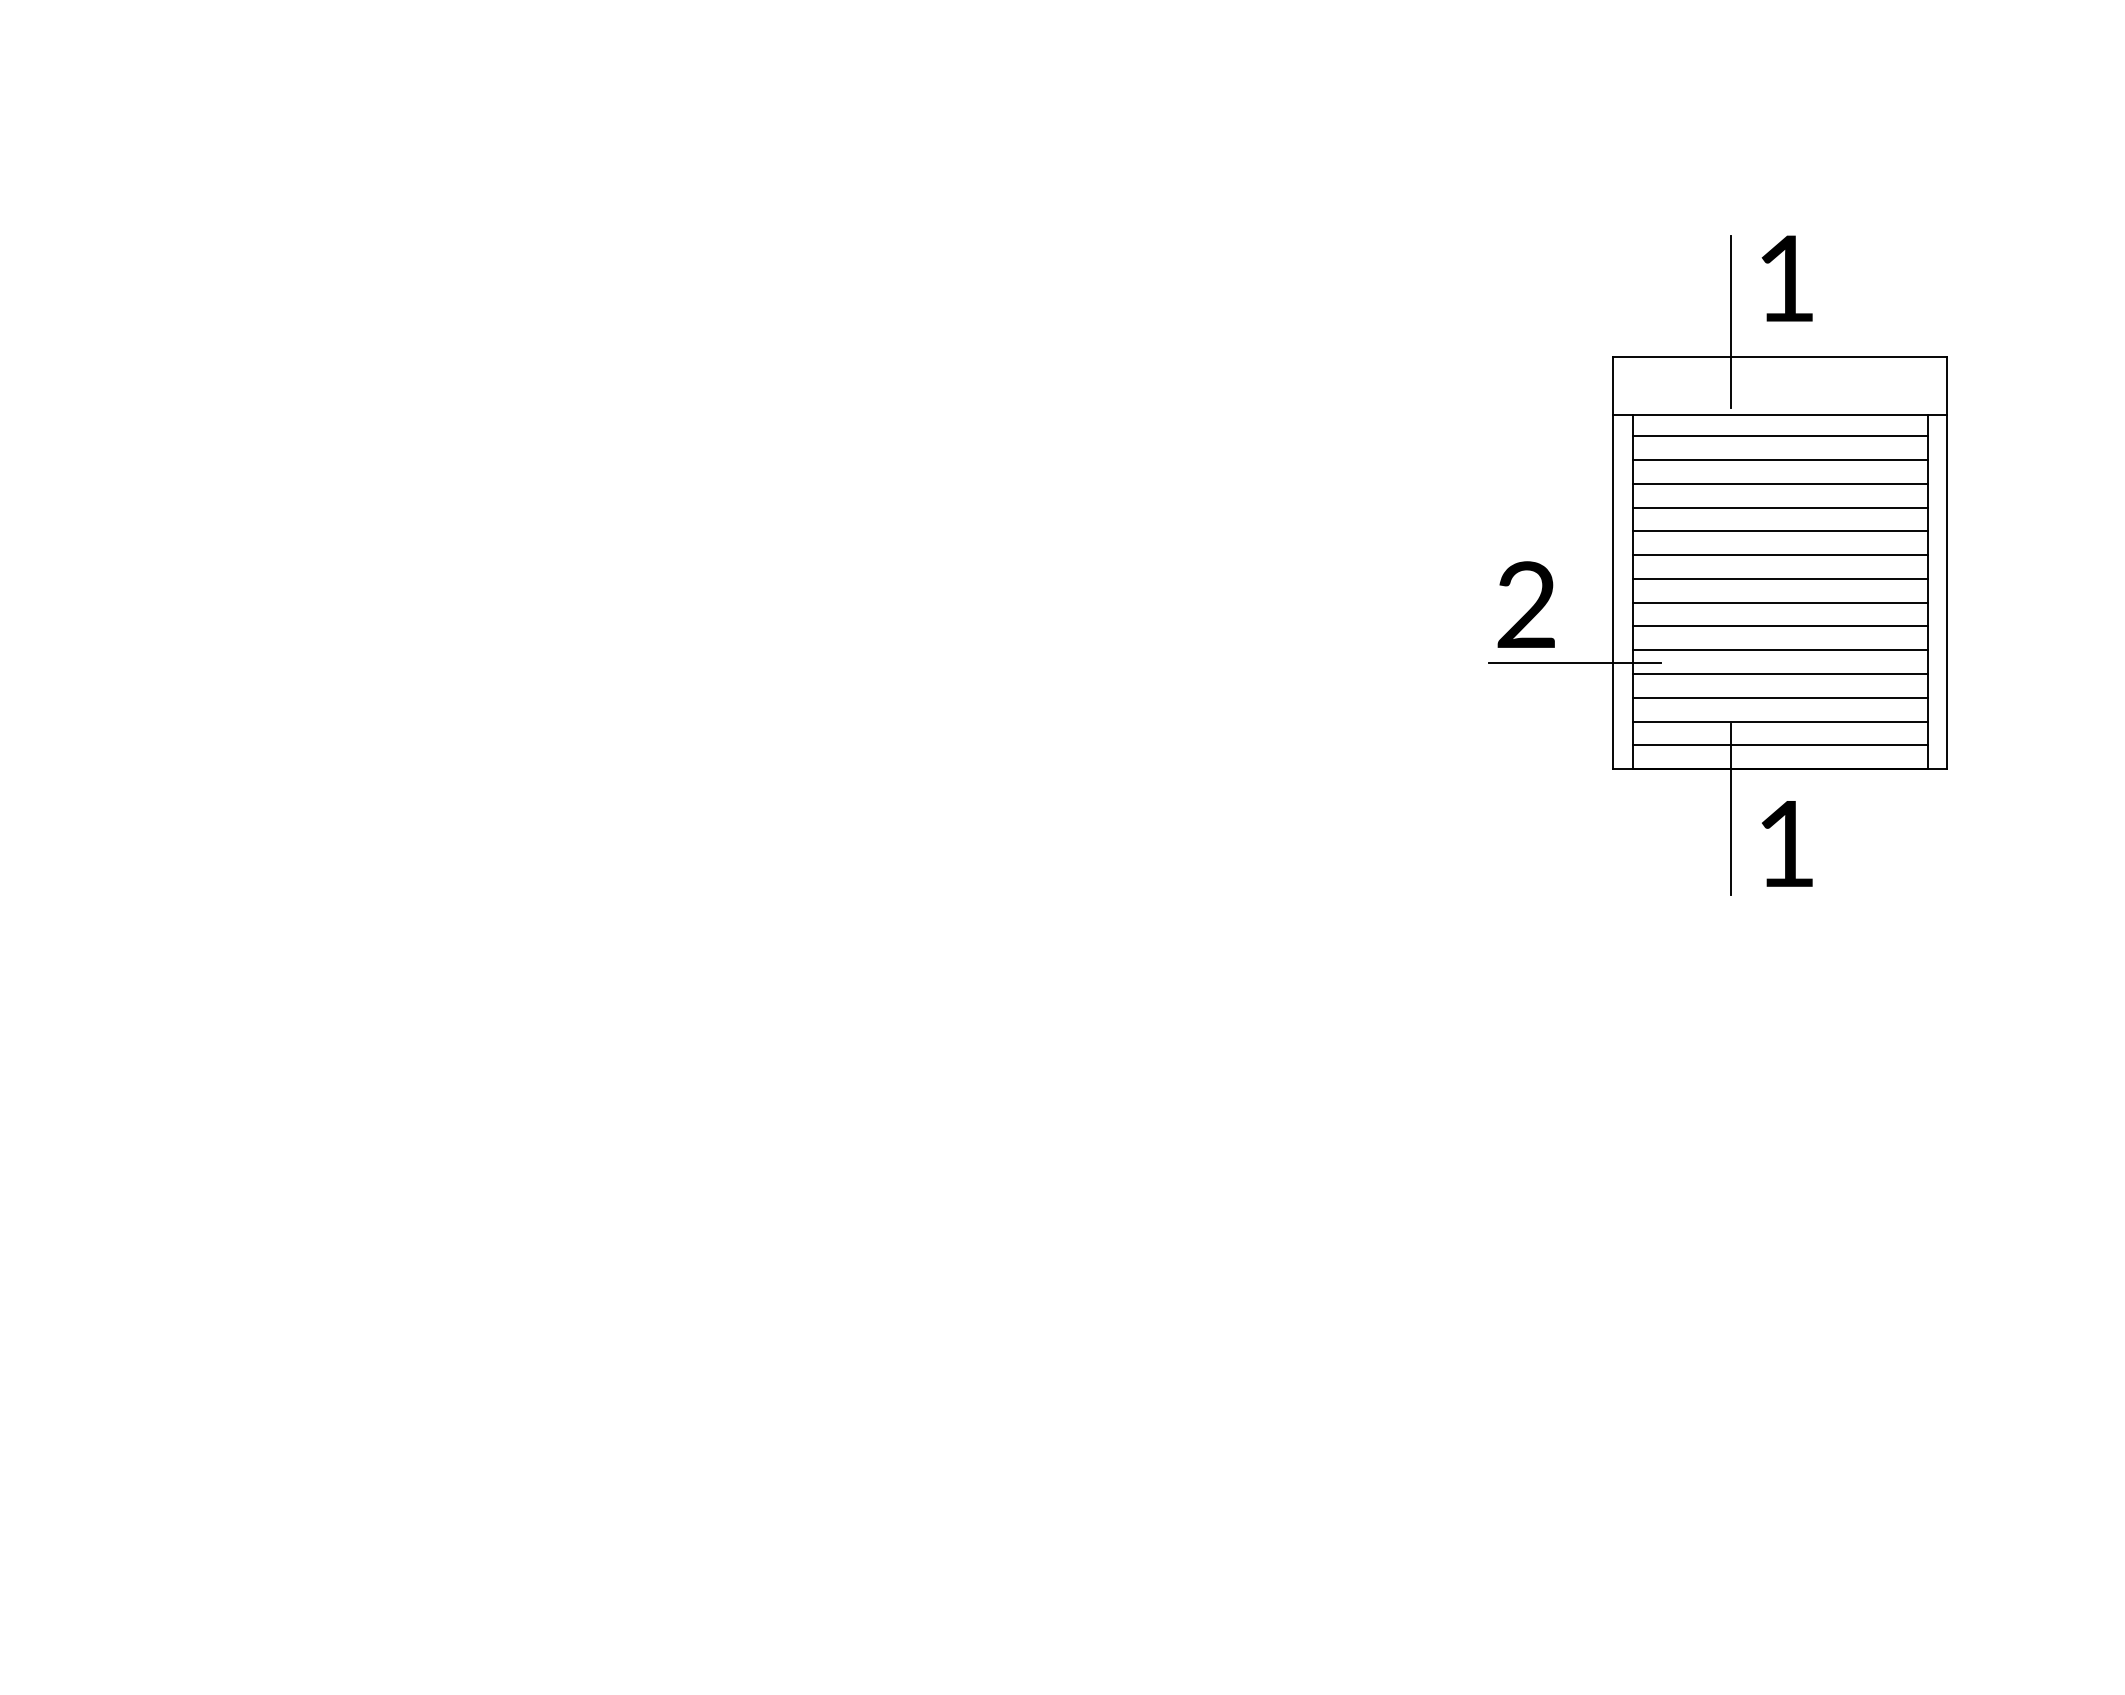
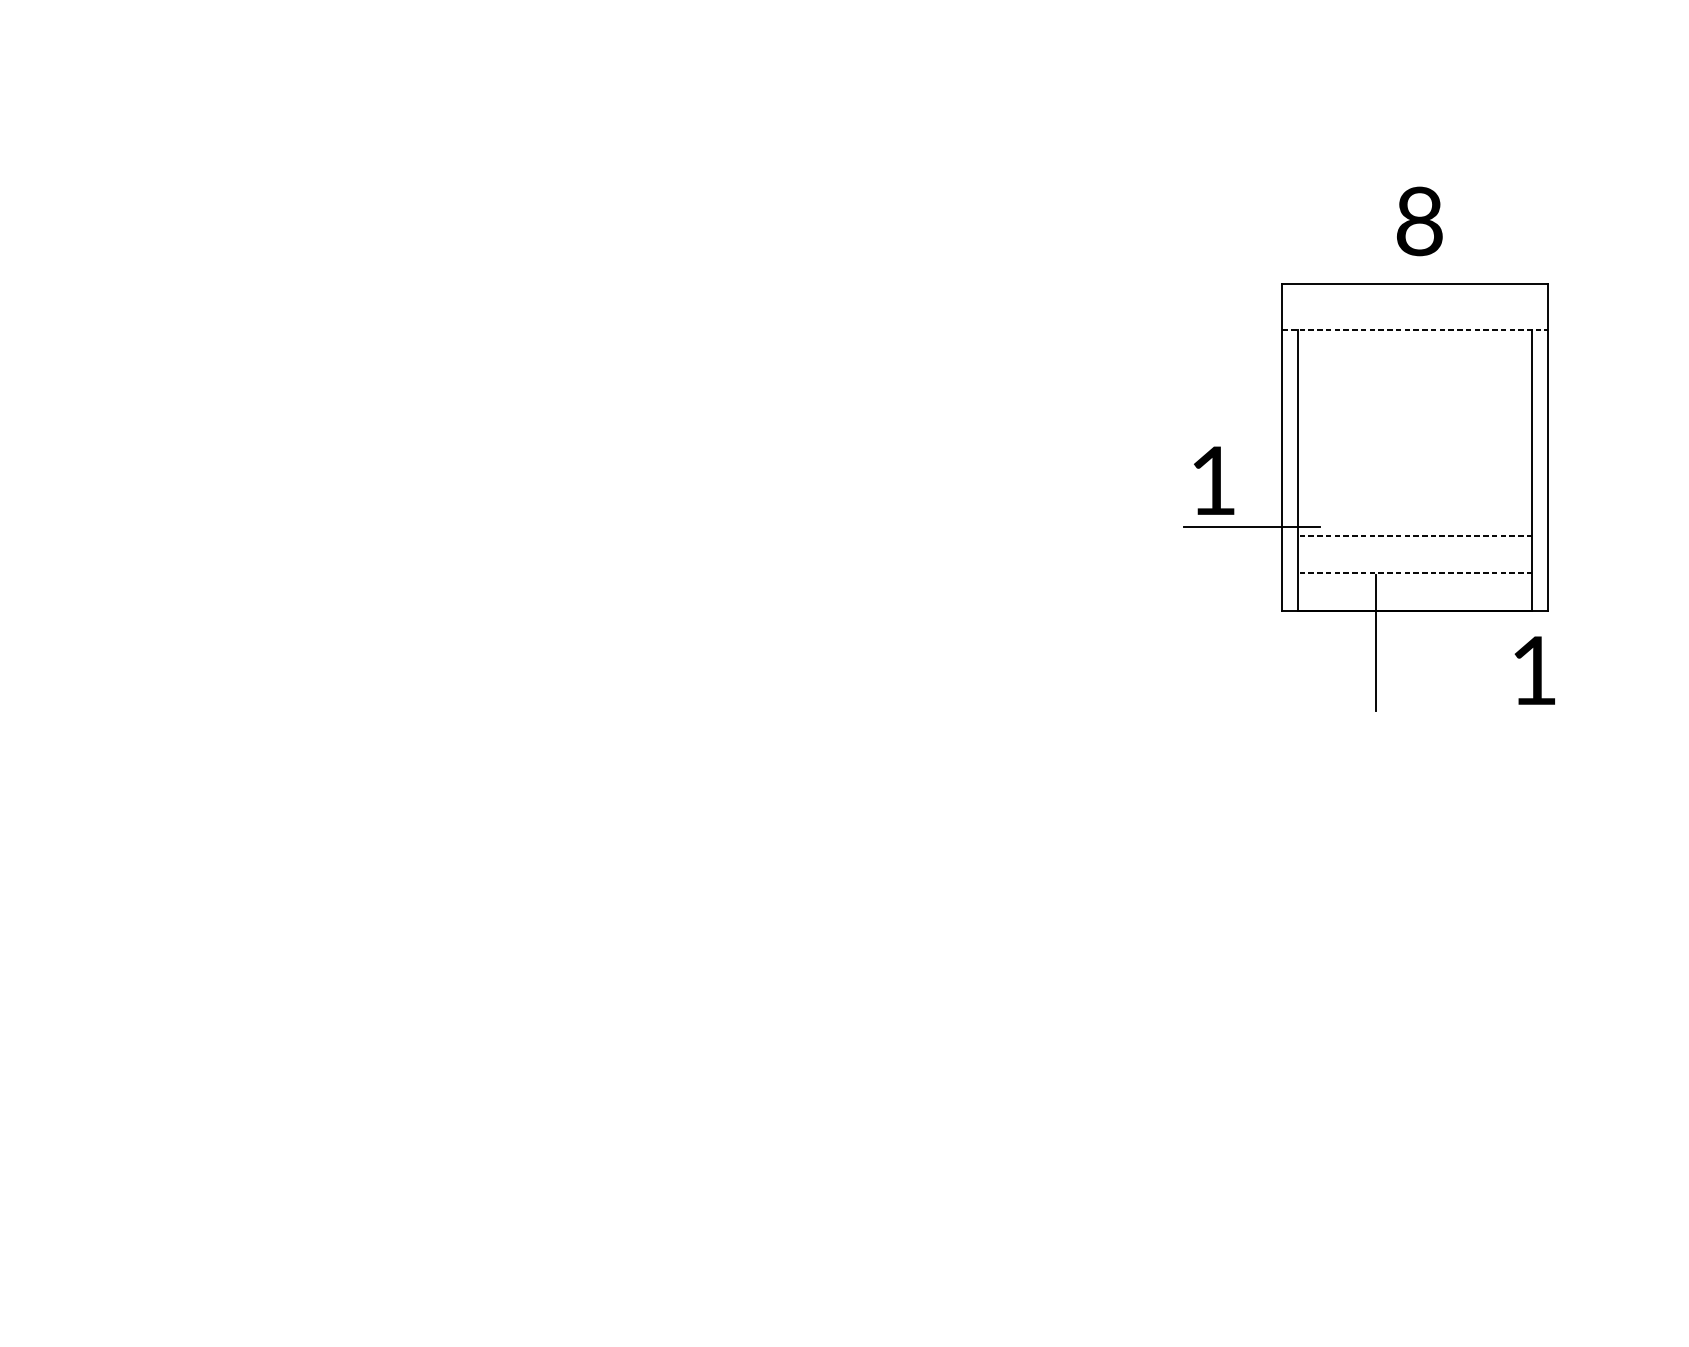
text: (1786, 278) -> (1419, 221), 1 -> 8
line: (1731, 321) -> (1376, 255), removed
line: (1780, 414) -> (1415, 329), solid -> dashed
line: (1780, 436) -> (1415, 346), removed
line: (1780, 459) -> (1415, 365), removed
line: (1780, 483) -> (1415, 384), removed
line: (1780, 507) -> (1415, 403), removed
line: (1780, 531) -> (1415, 422), removed
line: (1780, 555) -> (1415, 441), removed
line: (1780, 578) -> (1415, 459), removed
line: (1780, 602) -> (1415, 478), removed
text: (1525, 604) -> (1212, 480), 2 -> 1
line: (1780, 626) -> (1415, 497), removed
line: (1780, 650) -> (1415, 516), removed
line: (1780, 674) -> (1415, 536), solid -> dashed
line: (1780, 697) -> (1415, 554), removed
line: (1780, 721) -> (1415, 573), solid -> dashed
line: (1780, 745) -> (1415, 592), removed
text: (1787, 843) -> (1535, 670), moved

